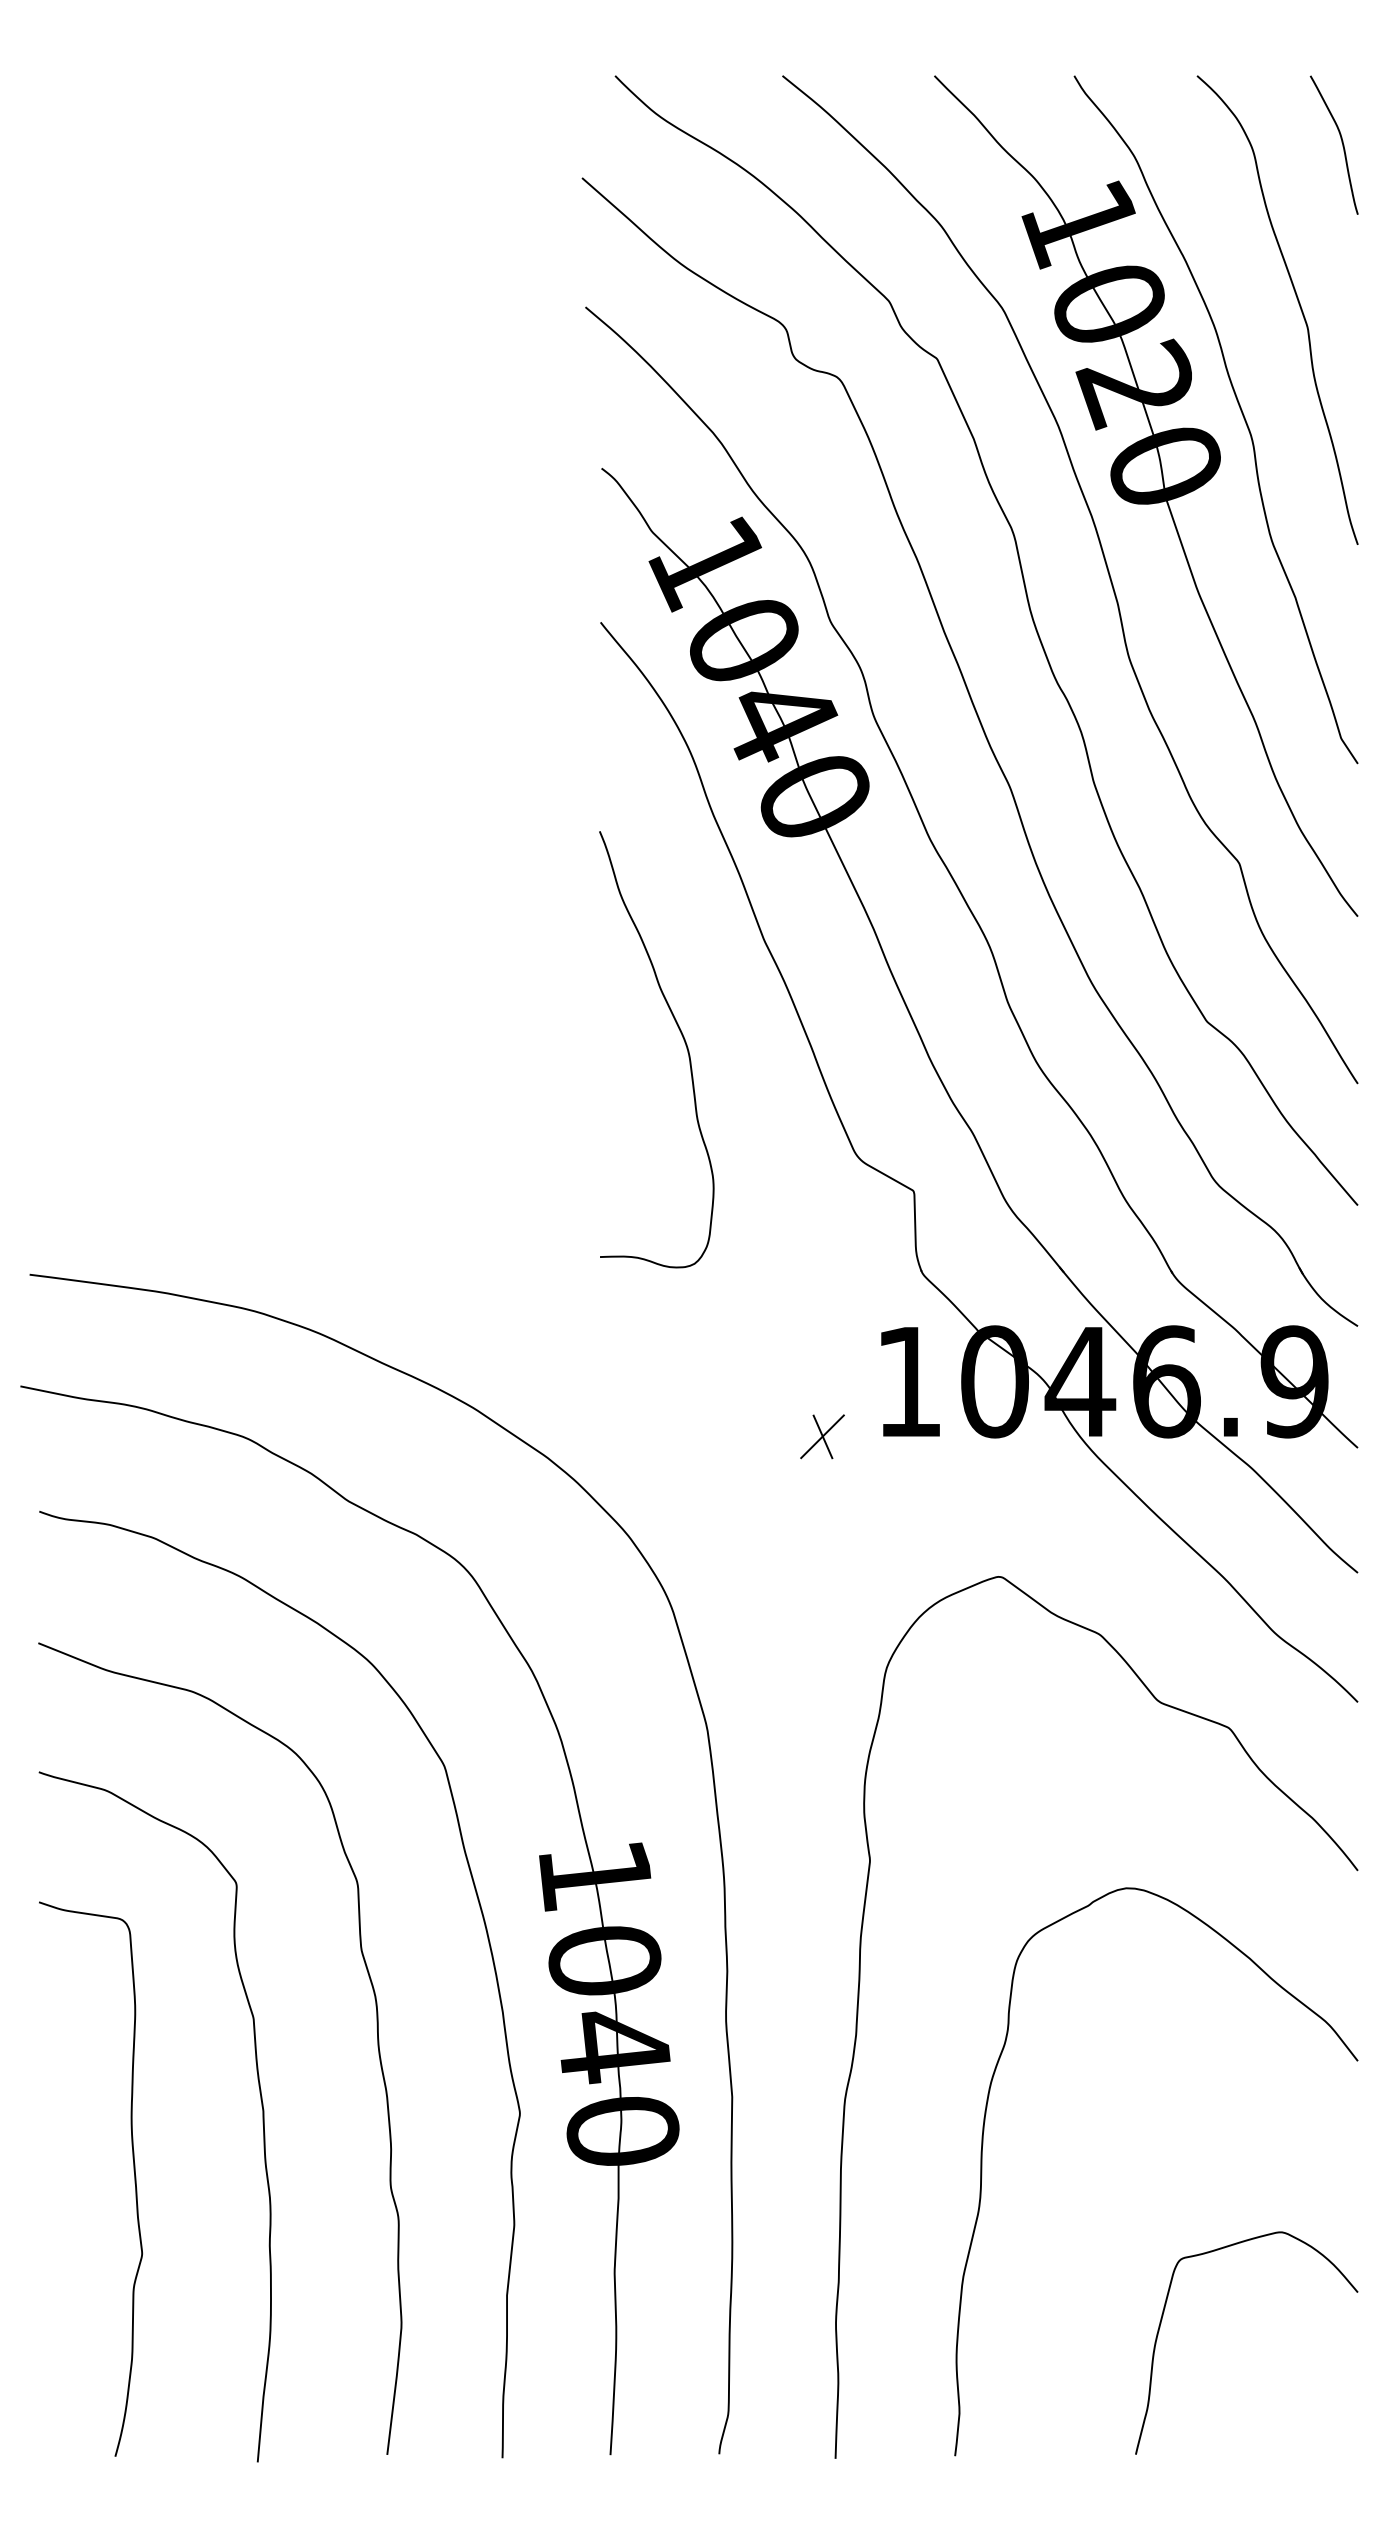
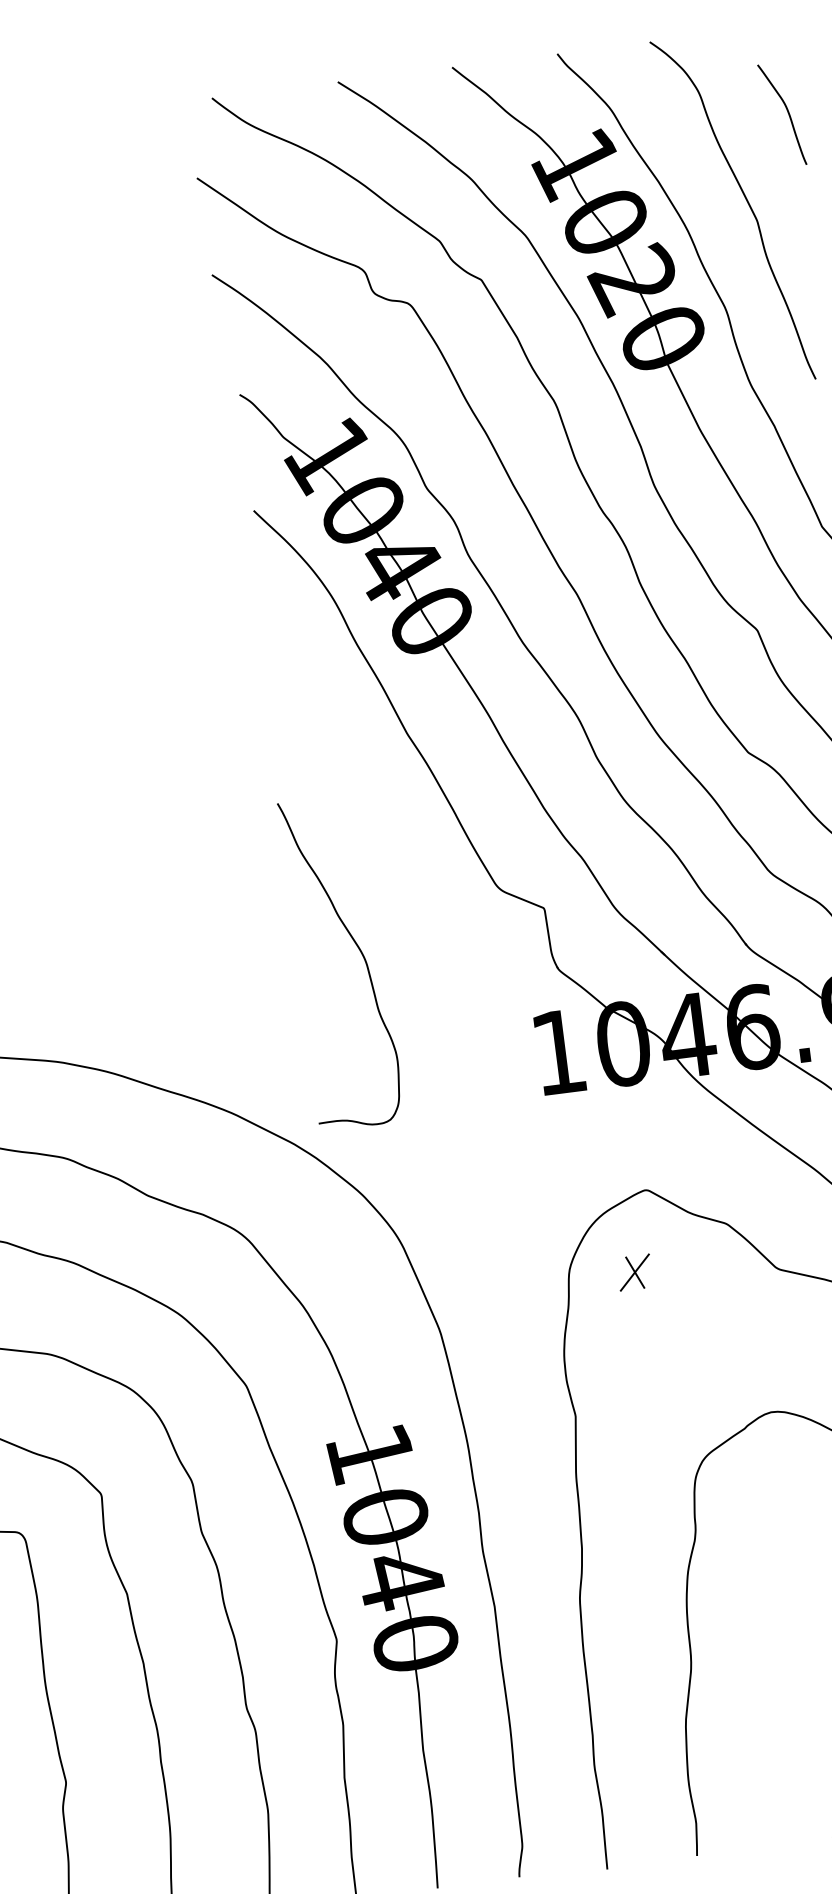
curve: (1341, 142) -> (787, 112), moved
curve: (683, 1040) -> (360, 952), moved
part: (822, 1436) -> (634, 1272), moved

